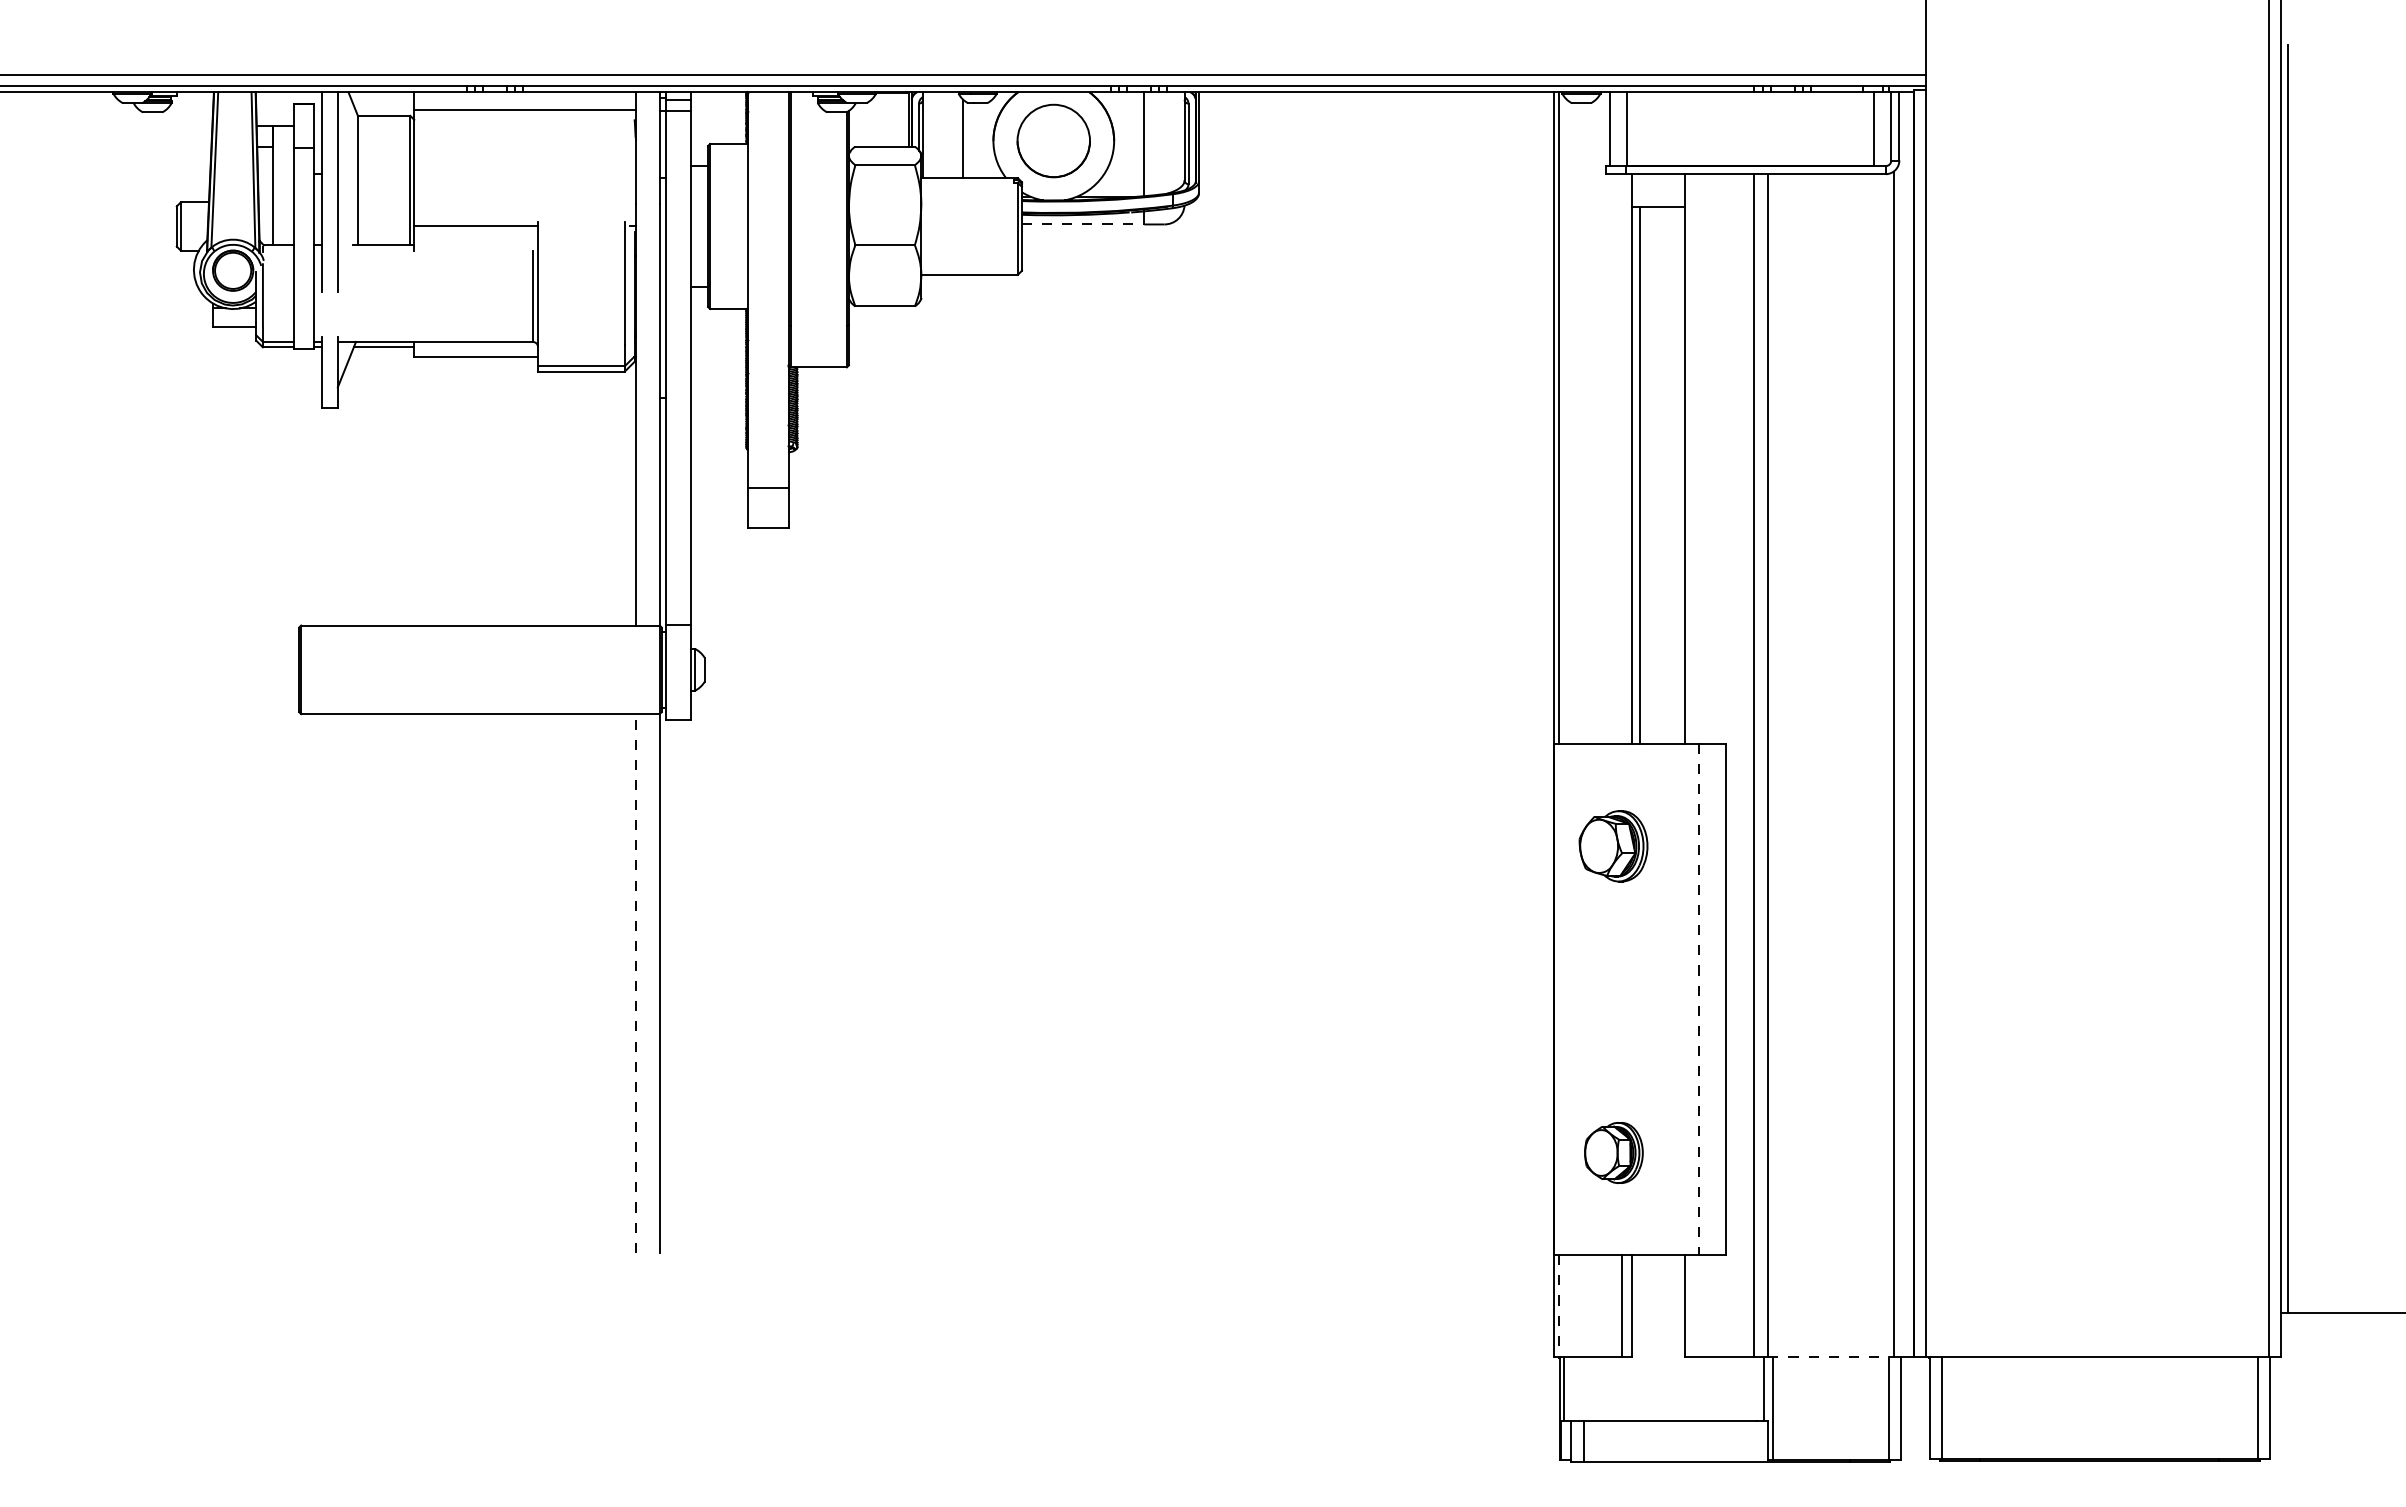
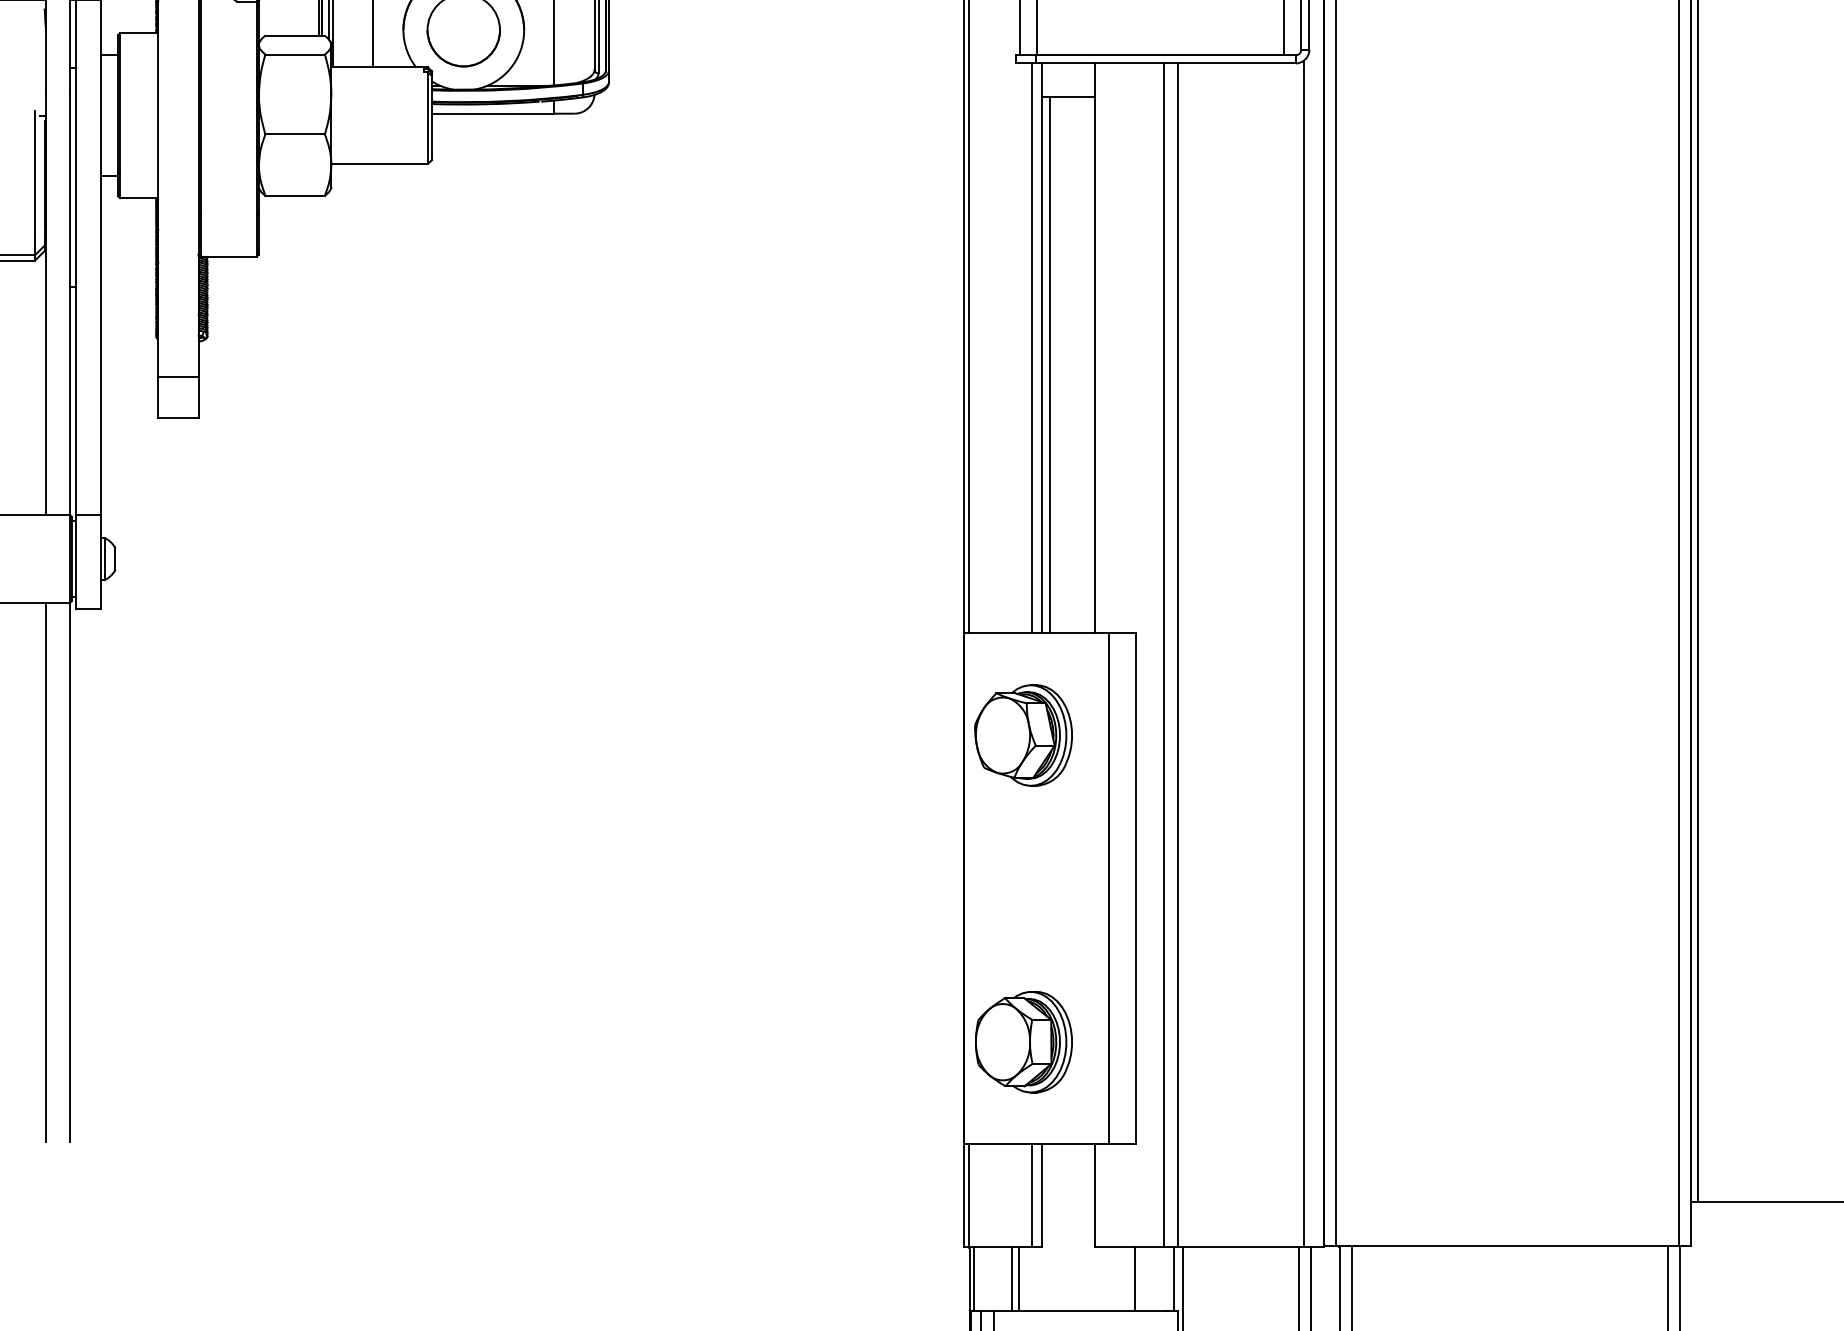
line: (1083, 224) -> (493, 113), dashed -> solid
line: (1621, 459) -> (1031, 348), added
part: (1613, 846) -> (1023, 735), size x1.43
line: (635, 982) -> (45, 871), dashed -> solid
line: (1698, 999) -> (1108, 888), dashed -> solid
part: (1613, 1152) -> (1023, 1041), size x1.67
line: (1559, 1306) -> (969, 1195), dashed -> solid
line: (1831, 1357) -> (1241, 1246), dashed -> solid
line: (1601, 1389) -> (1011, 1278), added
line: (1609, 1389) -> (1019, 1278), added
line: (1724, 1389) -> (1134, 1278), added

